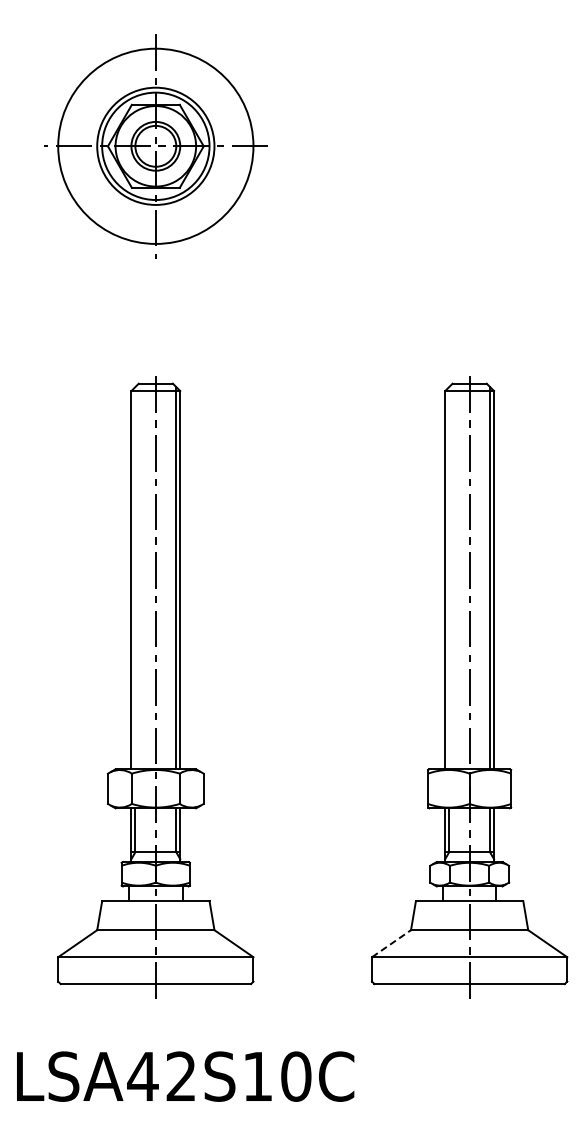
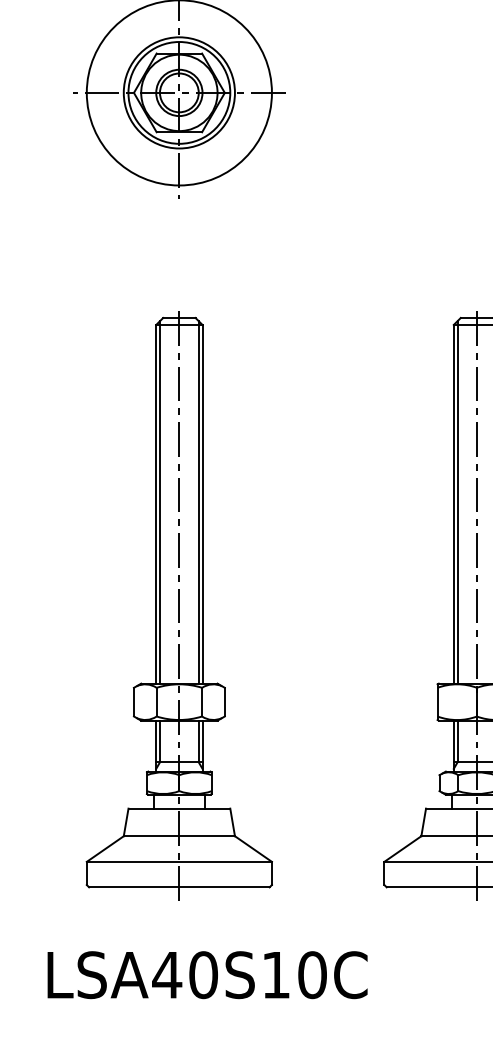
line: (135, 578) -> (160, 502), added
line: (449, 578) -> (457, 502), added
line: (391, 943) -> (402, 848), dashed -> solid
text: (181, 1076) -> (203, 974), LSA42S10C -> LSA40S10C

